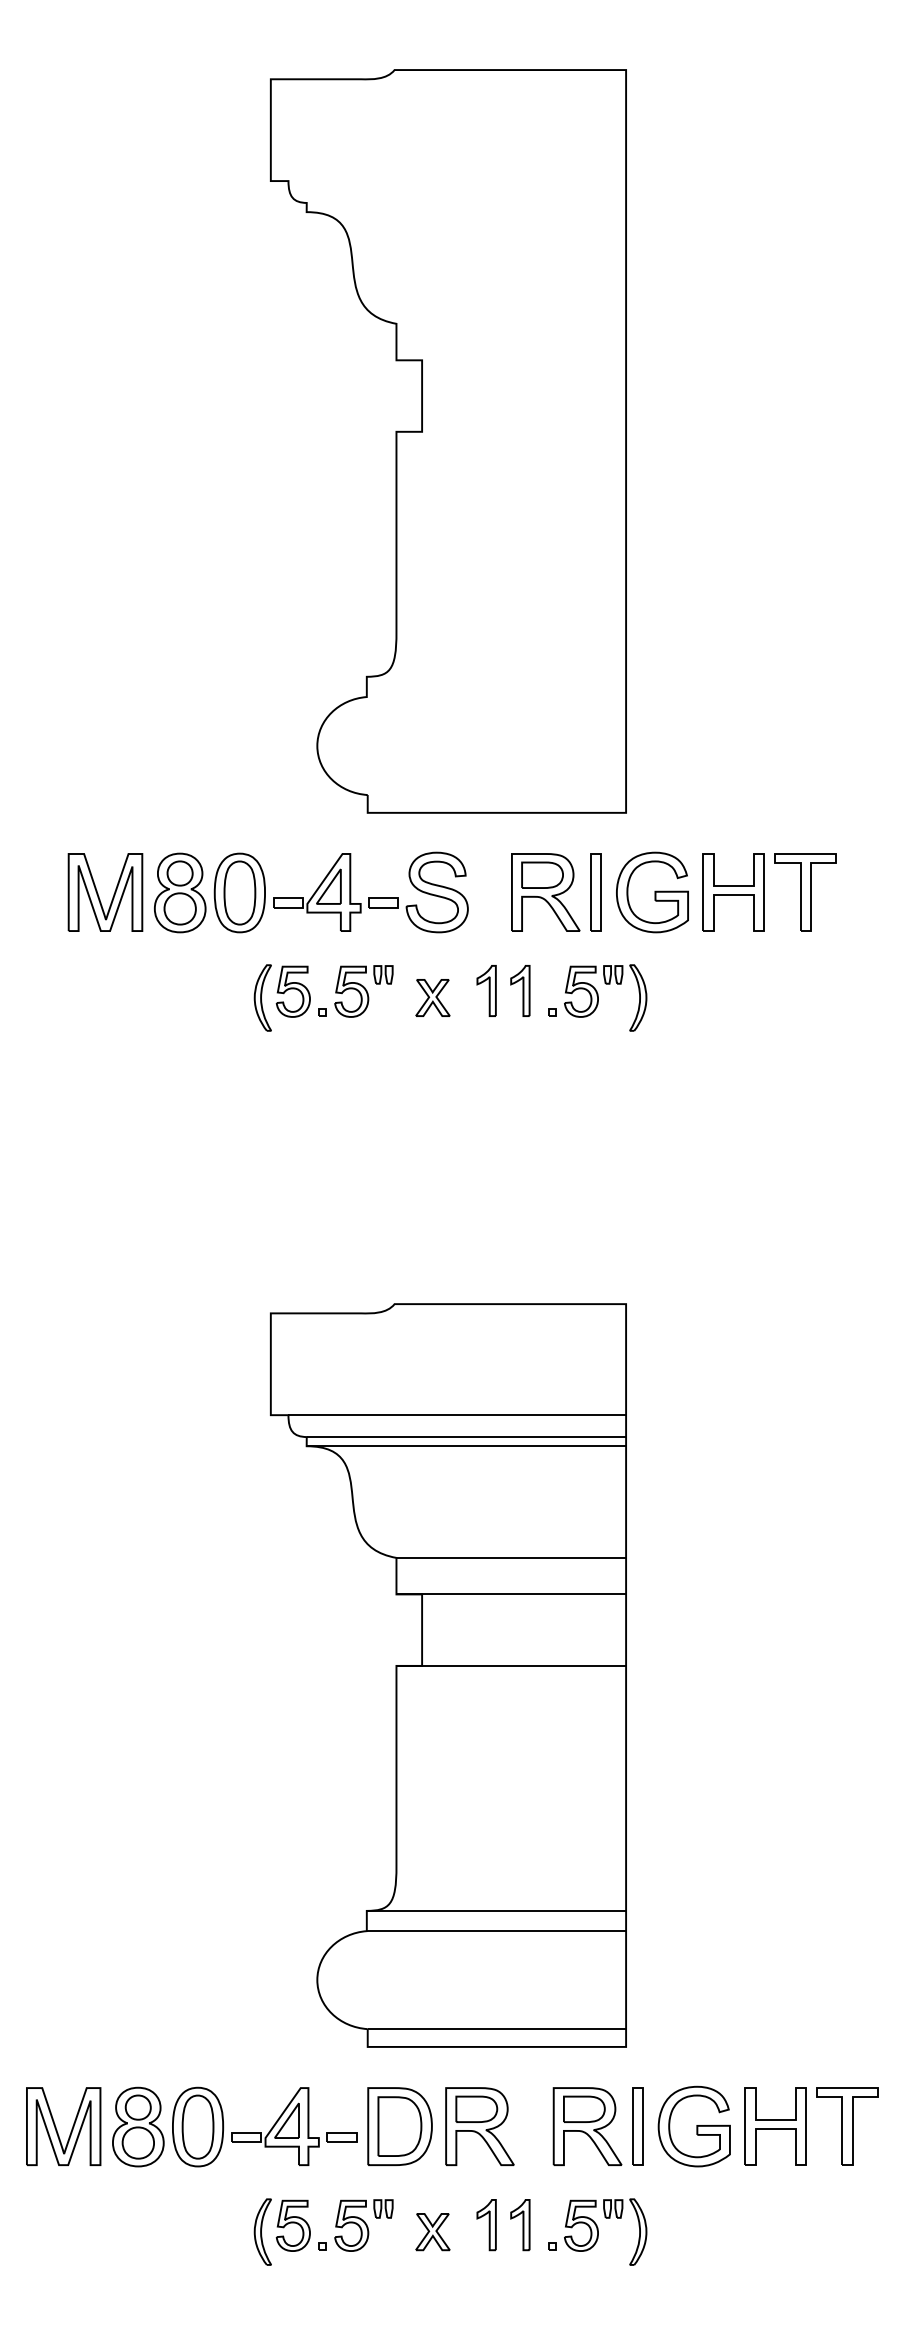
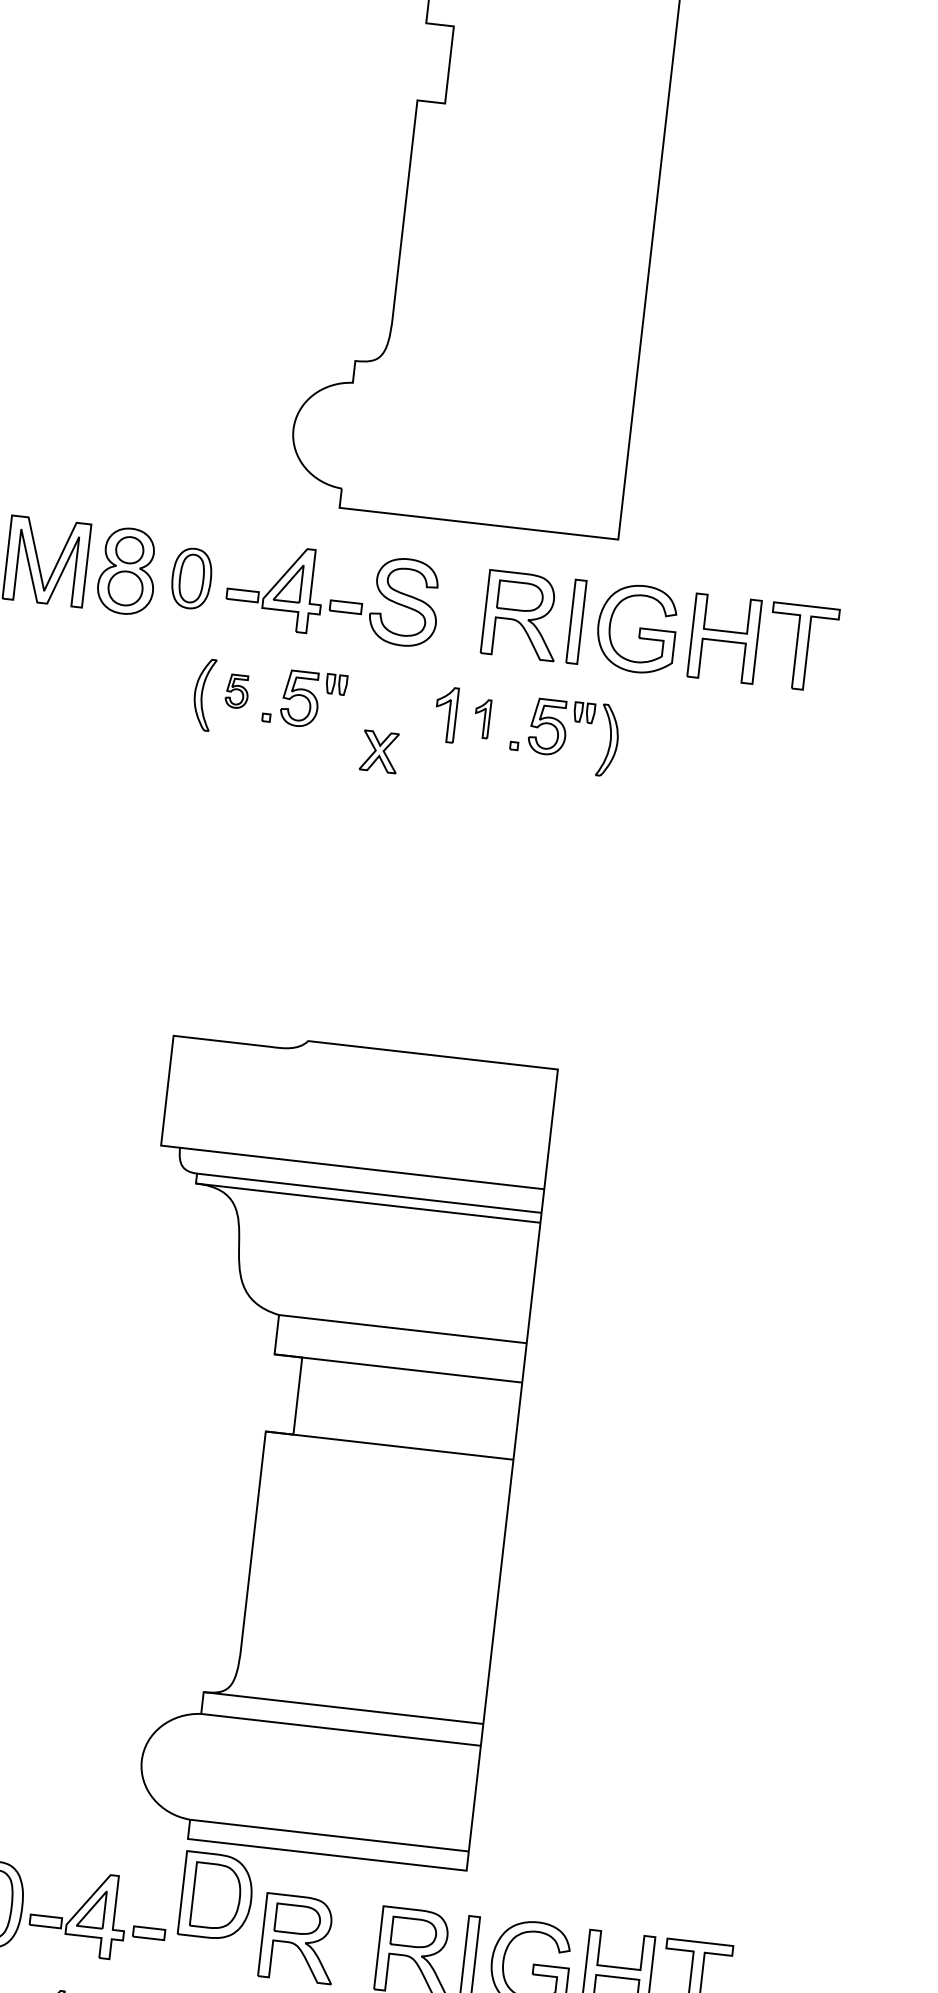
part: (239, 892) -> (191, 577), size x0.7
part: (520, 990) -> (482, 718), size x0.7
part: (292, 991) -> (236, 691), size x0.6
part: (432, 997) -> (379, 751), moved
part: (399, 2126) -> (216, 1896), moved

